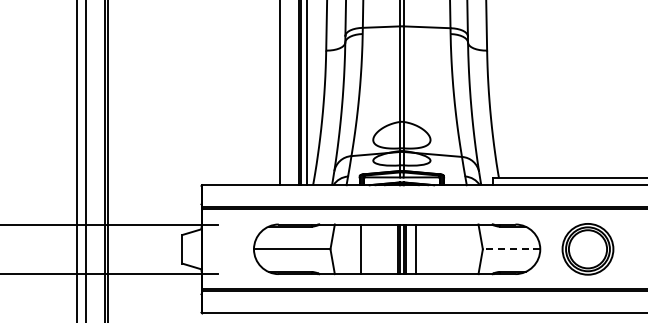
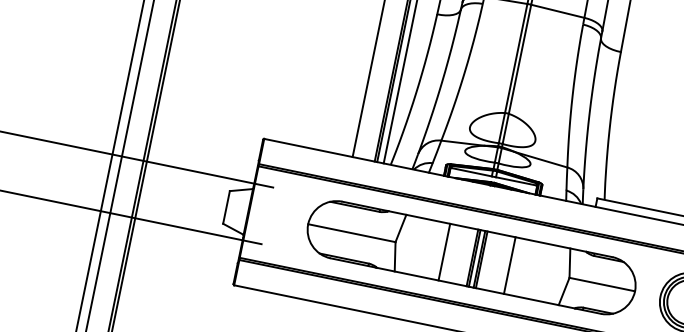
line: (361, 249) -> (444, 252), moved
line: (415, 249) -> (509, 265), moved
line: (511, 249) -> (602, 284), dashed -> solid

